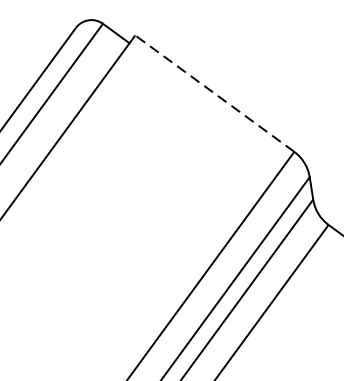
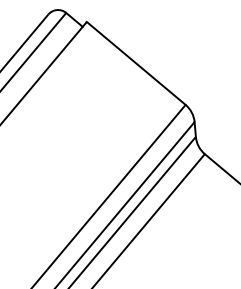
line: (213, 93) -> (135, 63), dashed -> solid

